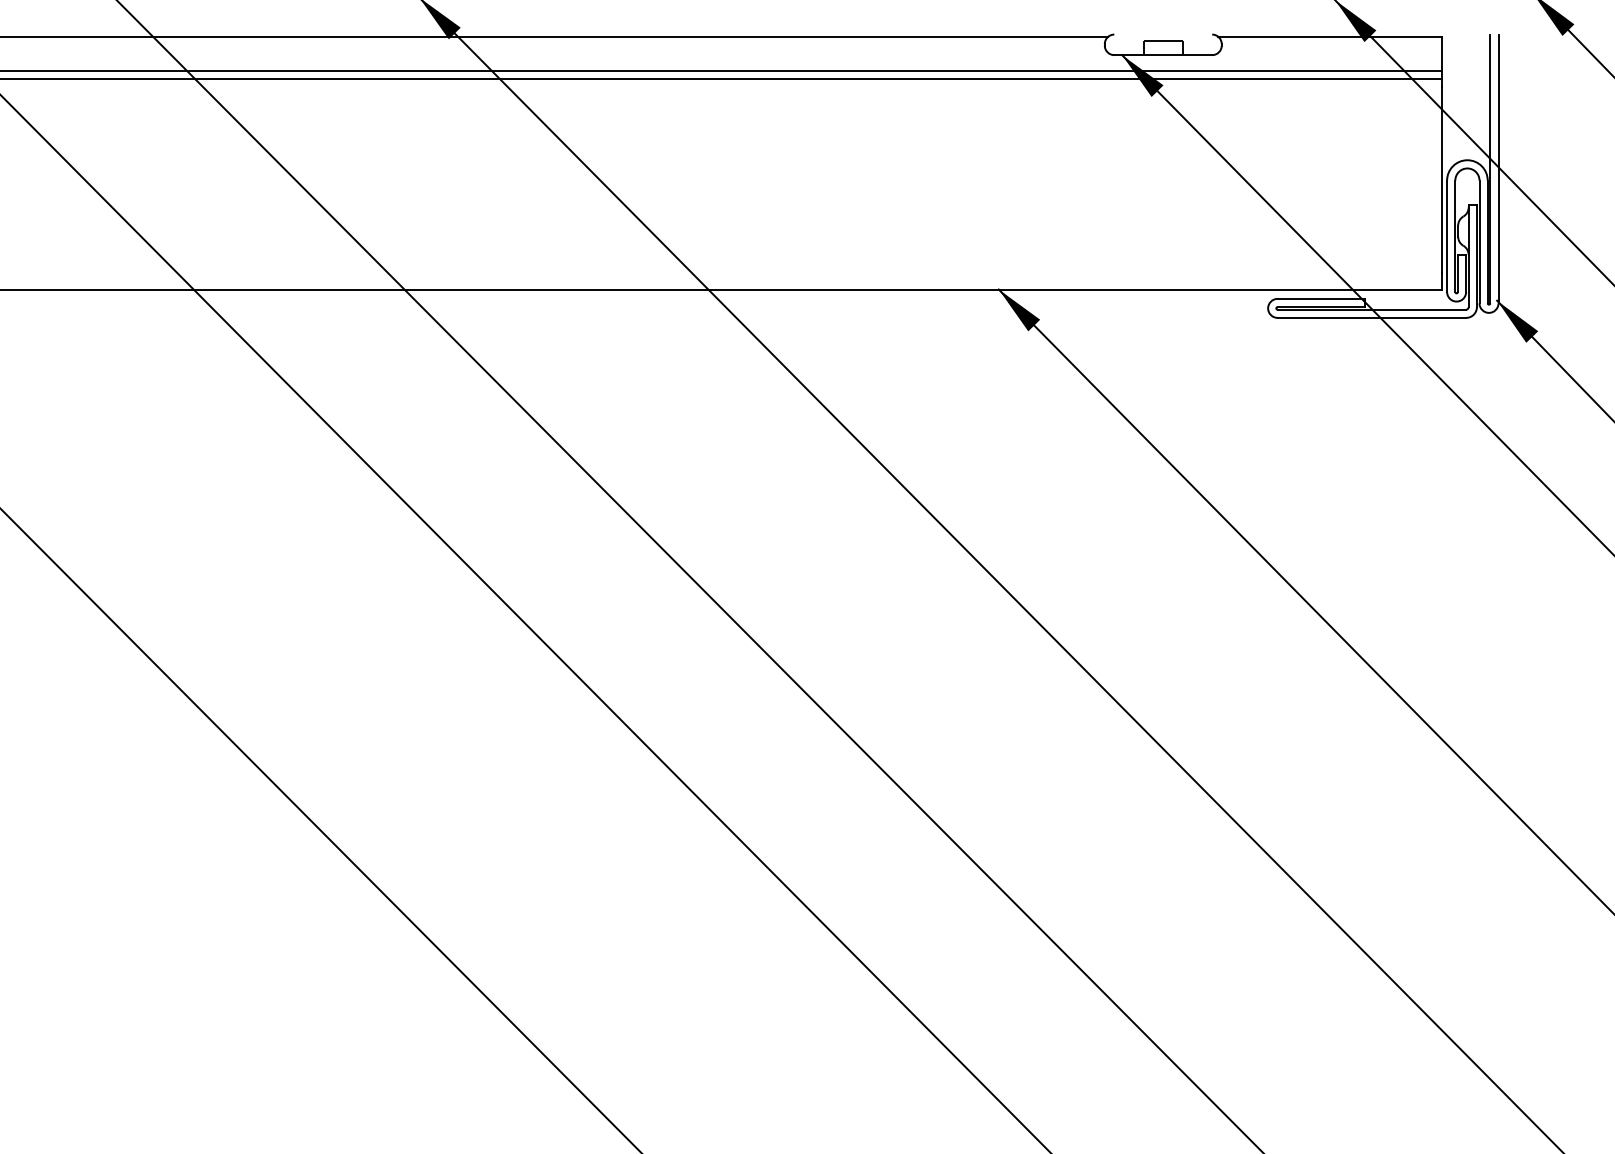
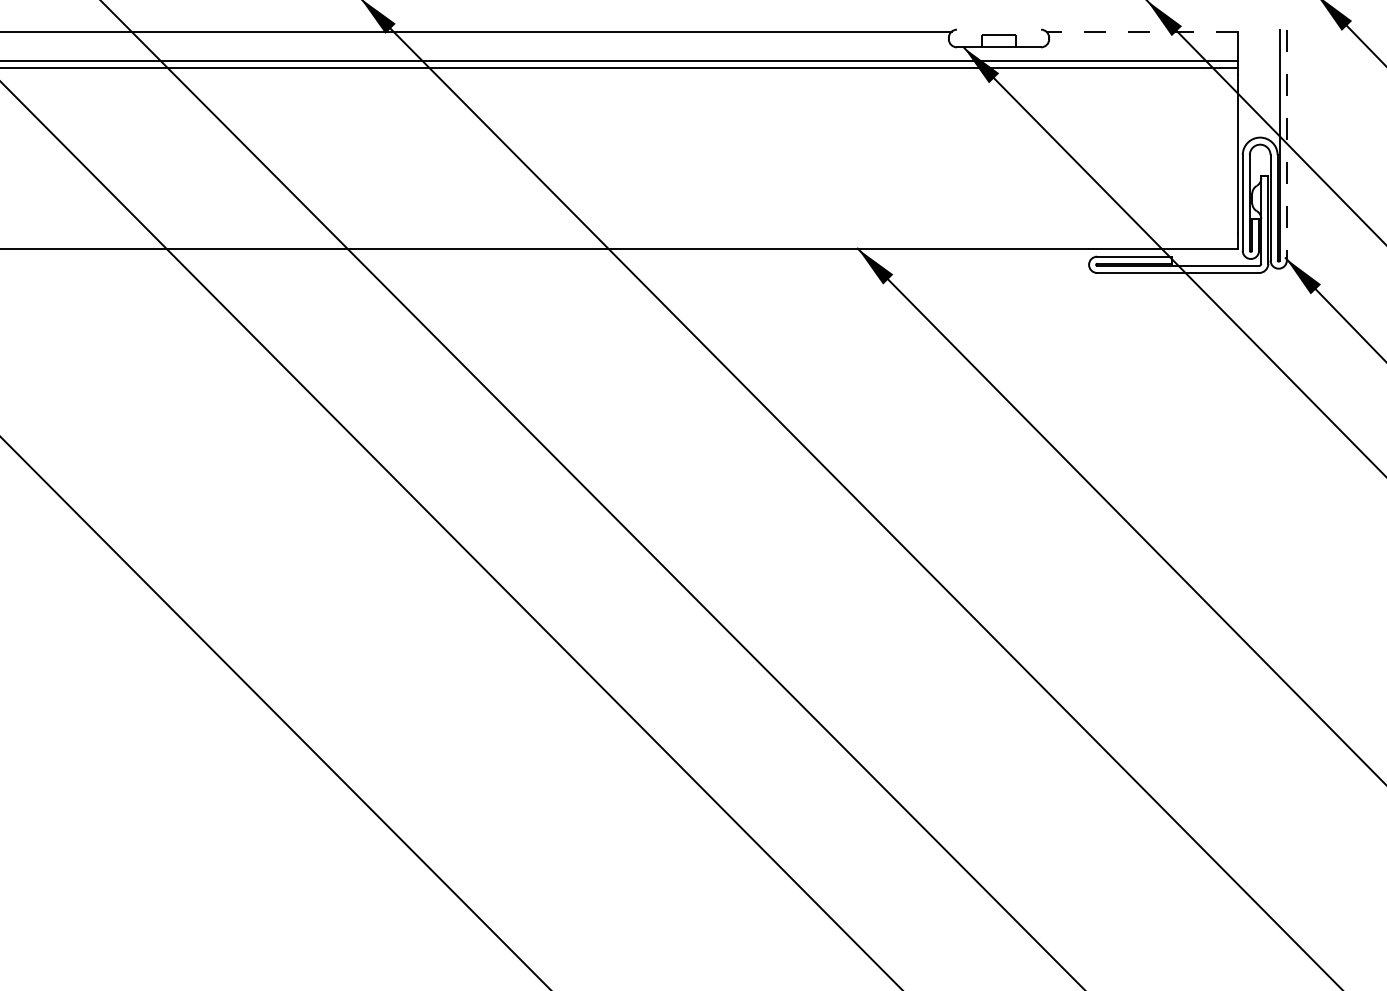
line: (1330, 36) -> (1142, 31), solid -> dashed
line: (1498, 169) -> (1286, 145), solid -> dashed

